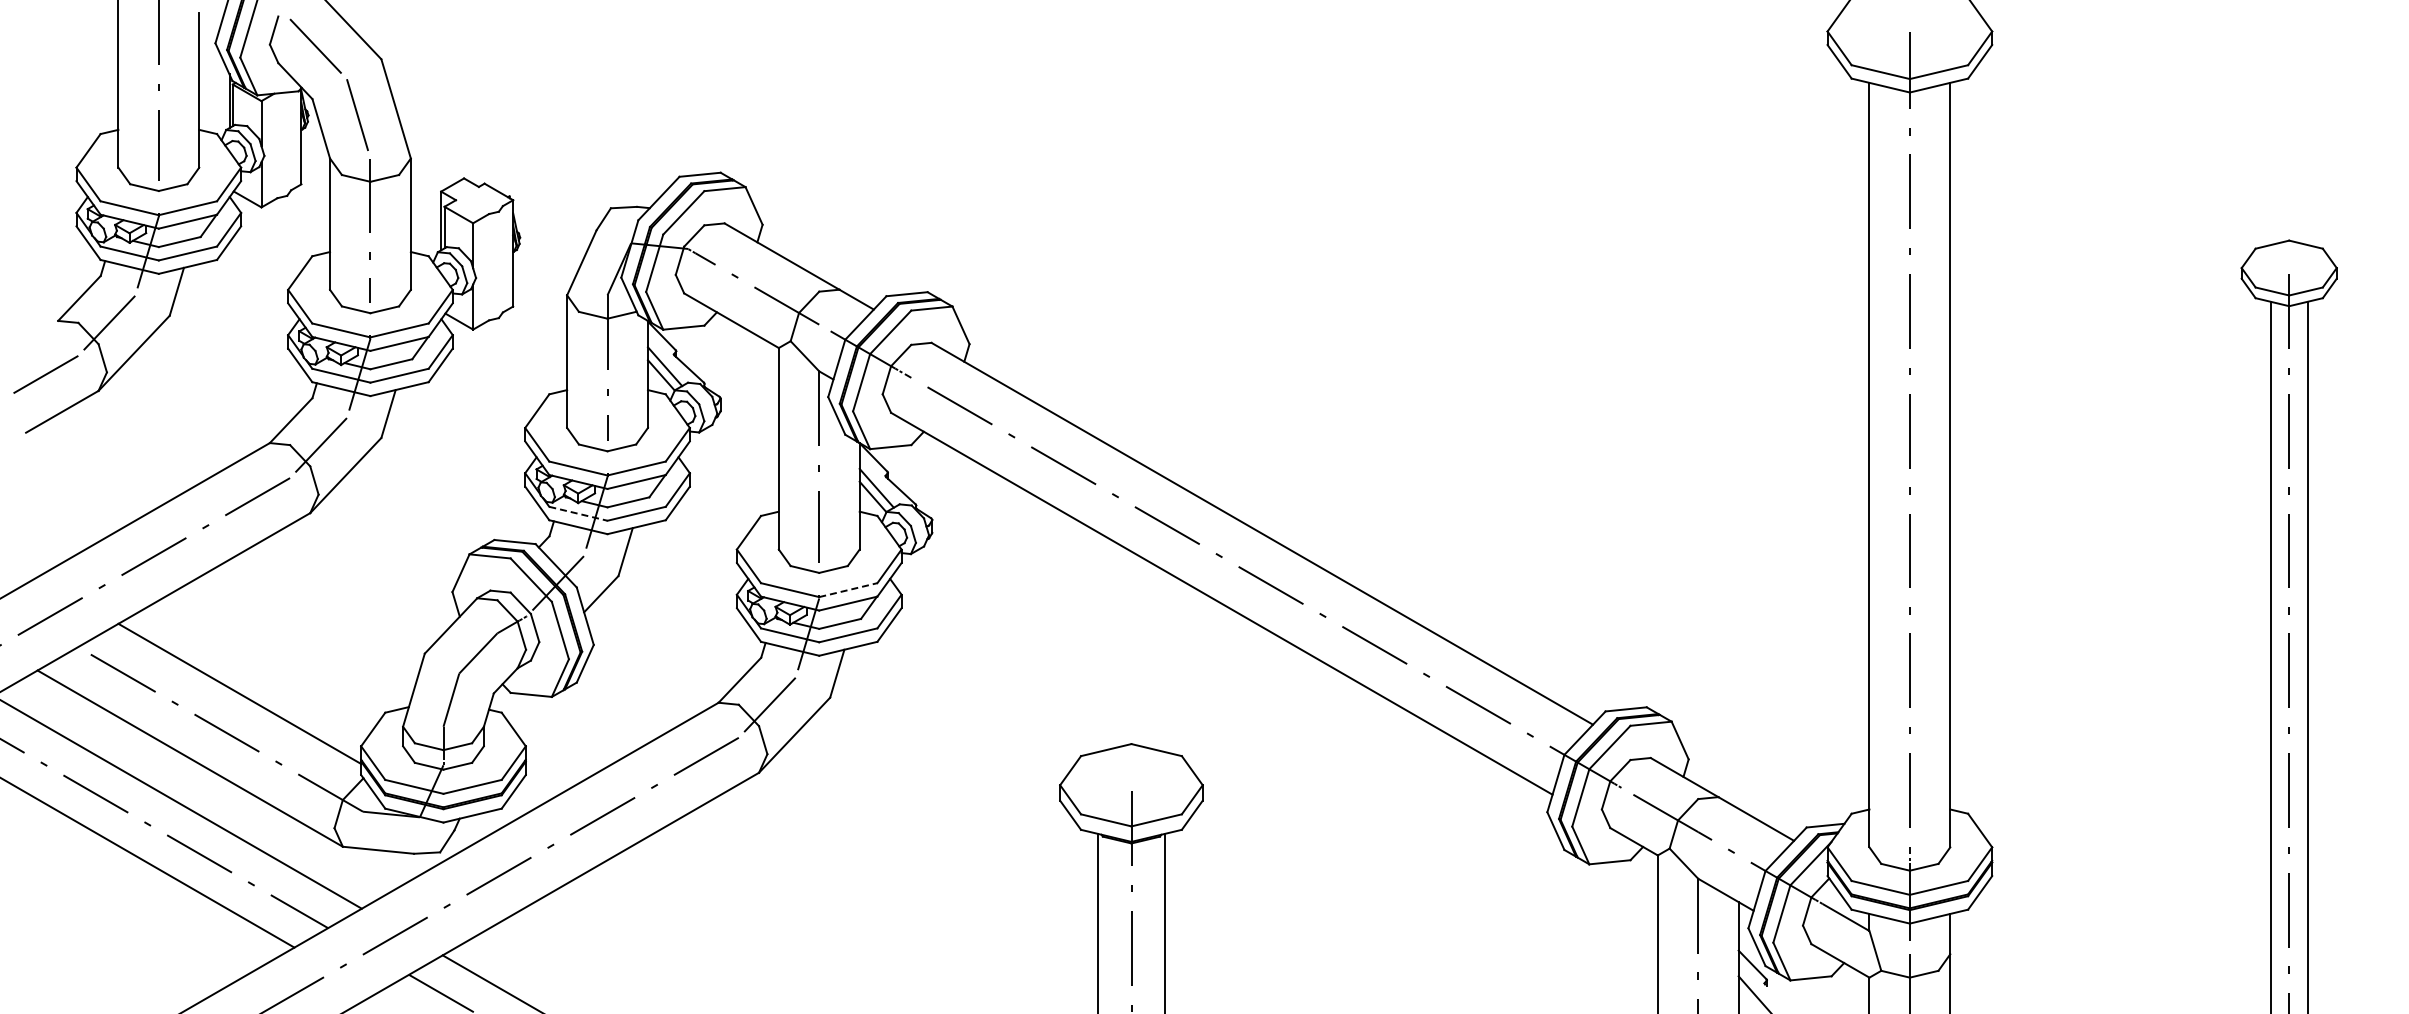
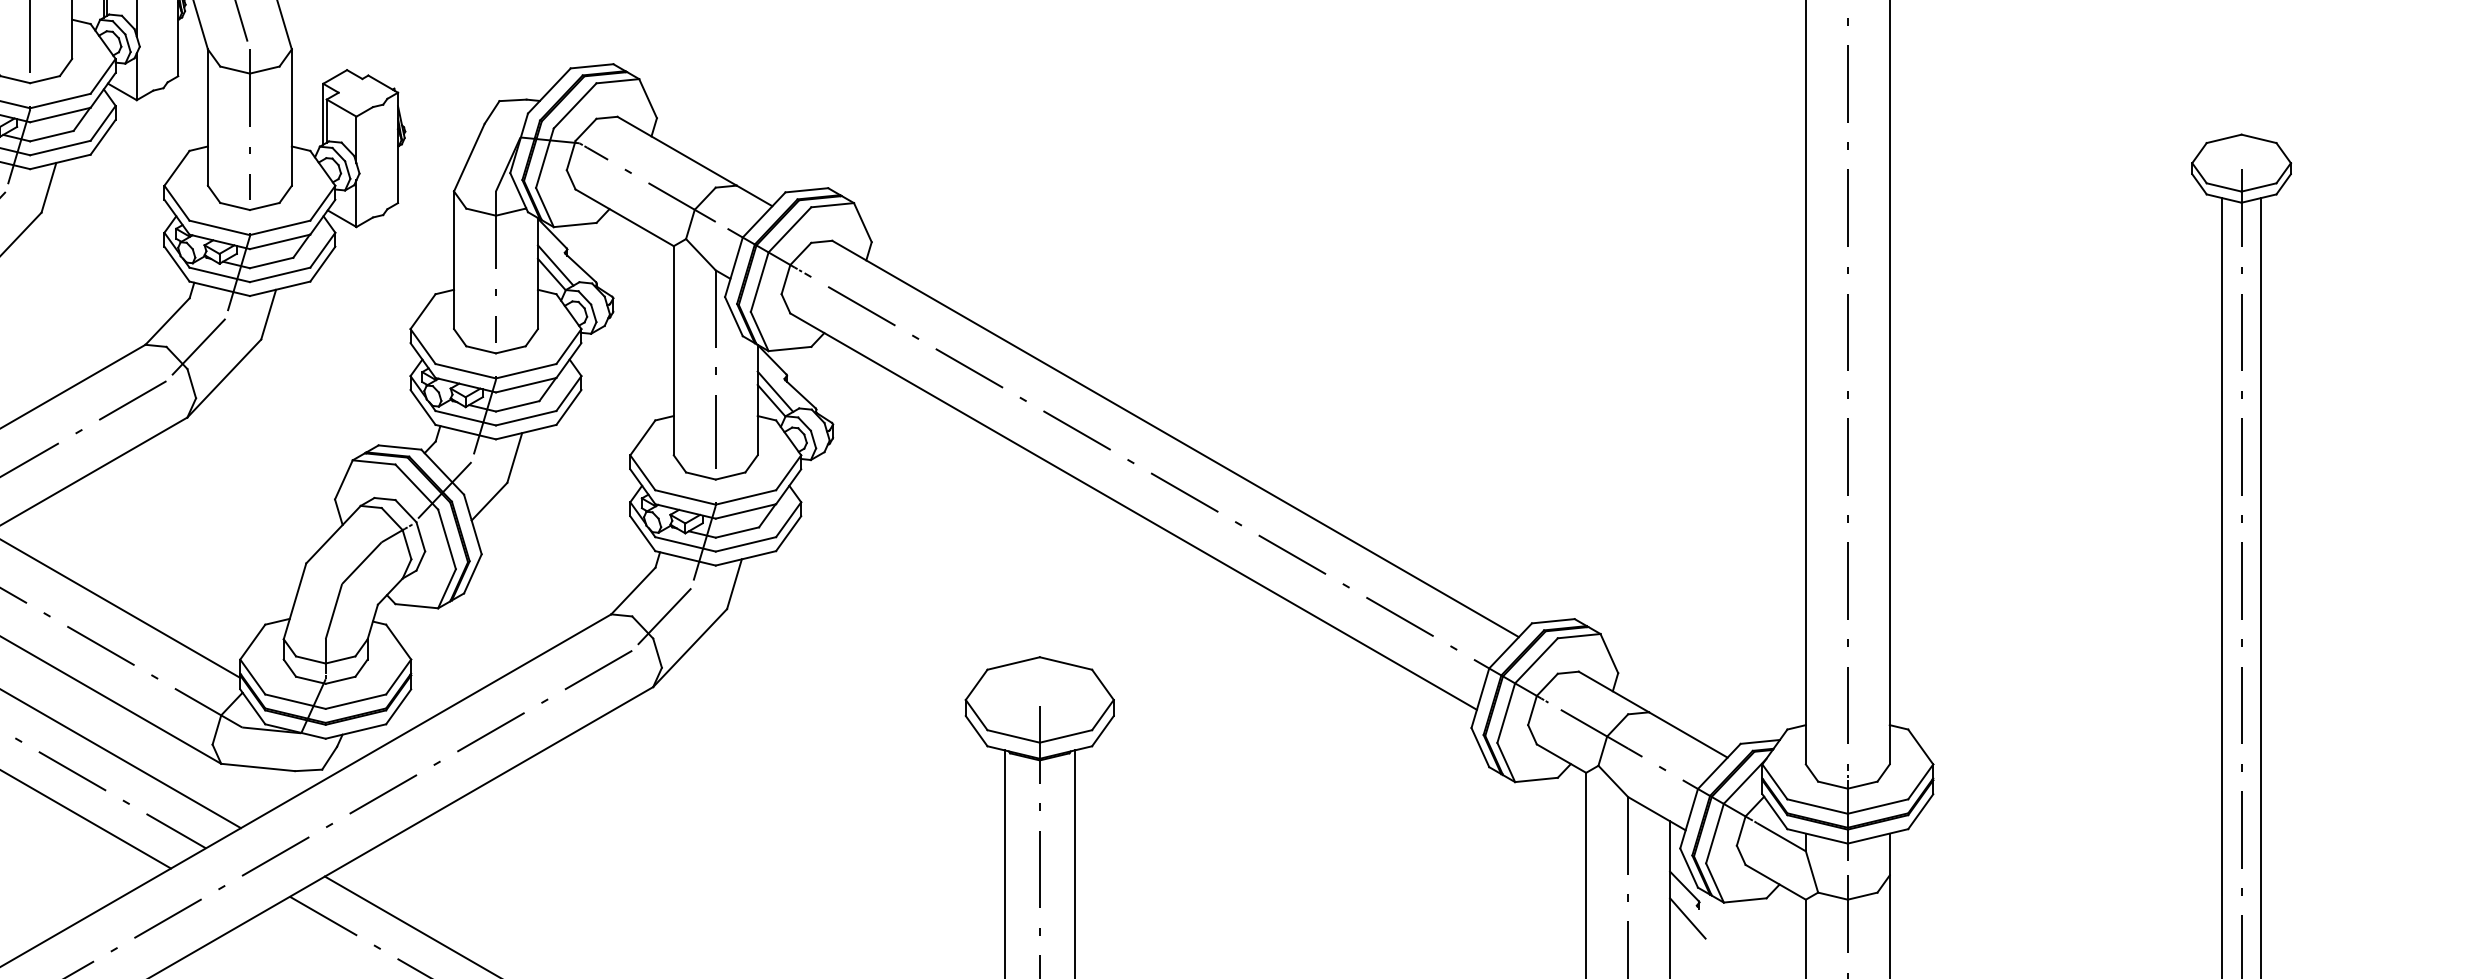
line: (578, 513) -> (465, 417), dashed -> solid
line: (848, 590) -> (746, 497), dashed -> solid

